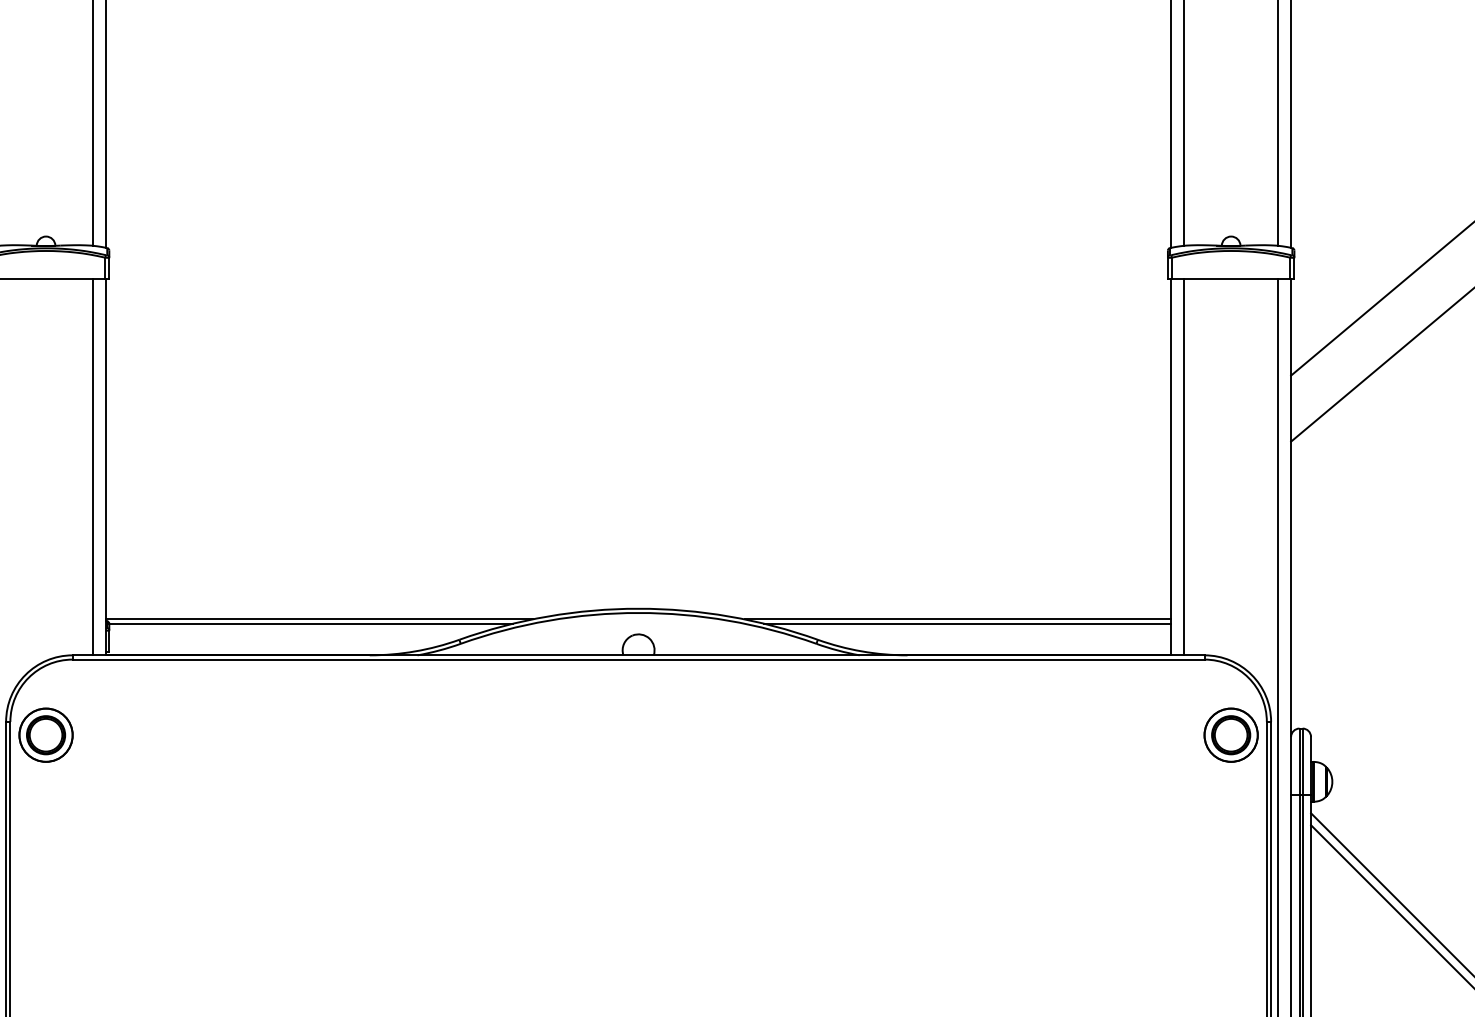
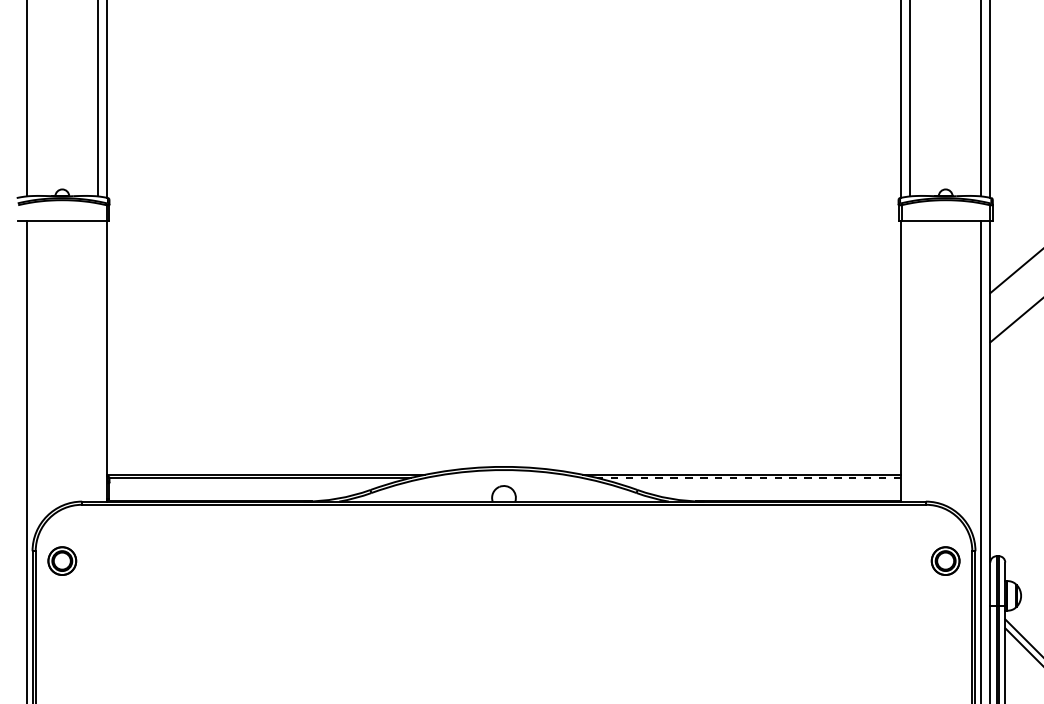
line: (93, 467) -> (97, 361), removed
line: (1183, 467) -> (910, 361), removed
line: (967, 623) -> (749, 477), solid -> dashed
part: (45, 734) -> (61, 560), size x0.7
part: (1230, 734) -> (945, 560), size x0.7

